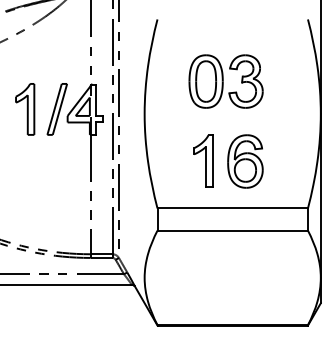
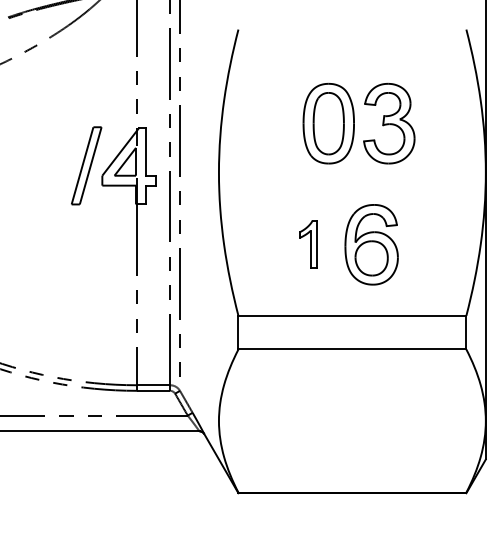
part: (225, 81) -> (358, 123), moved
part: (25, 109) -> (38, 165), removed
part: (203, 160) -> (308, 243), size x0.6

